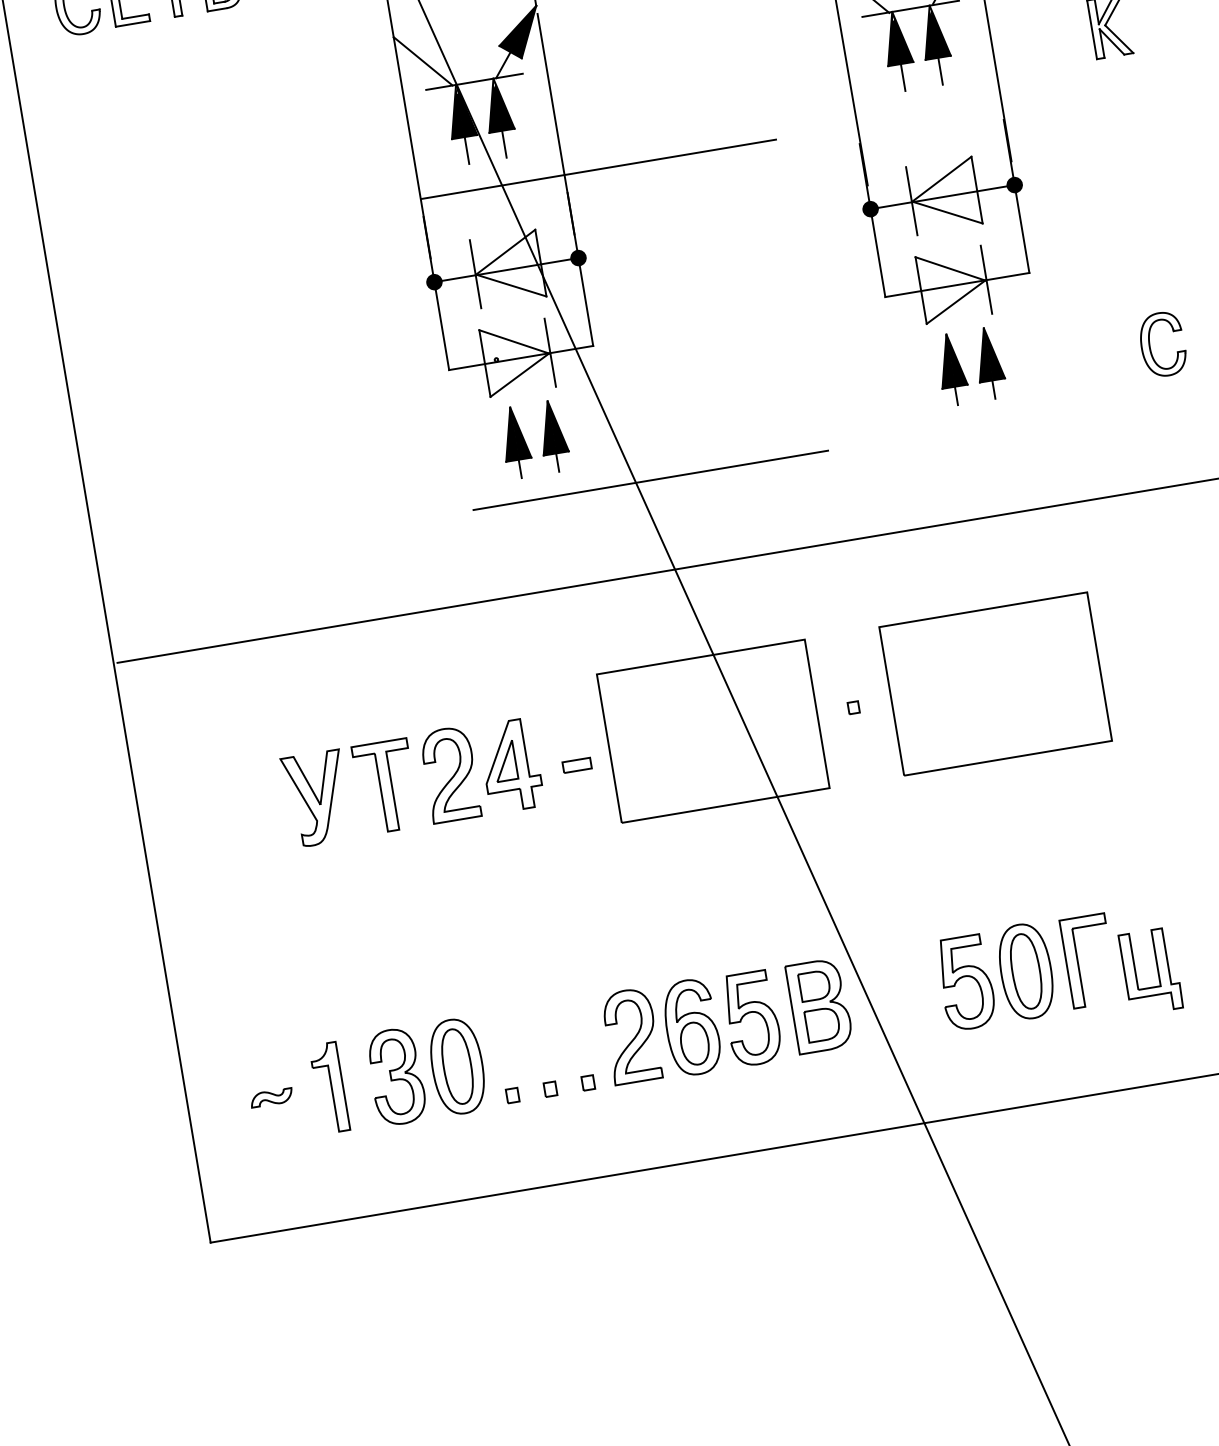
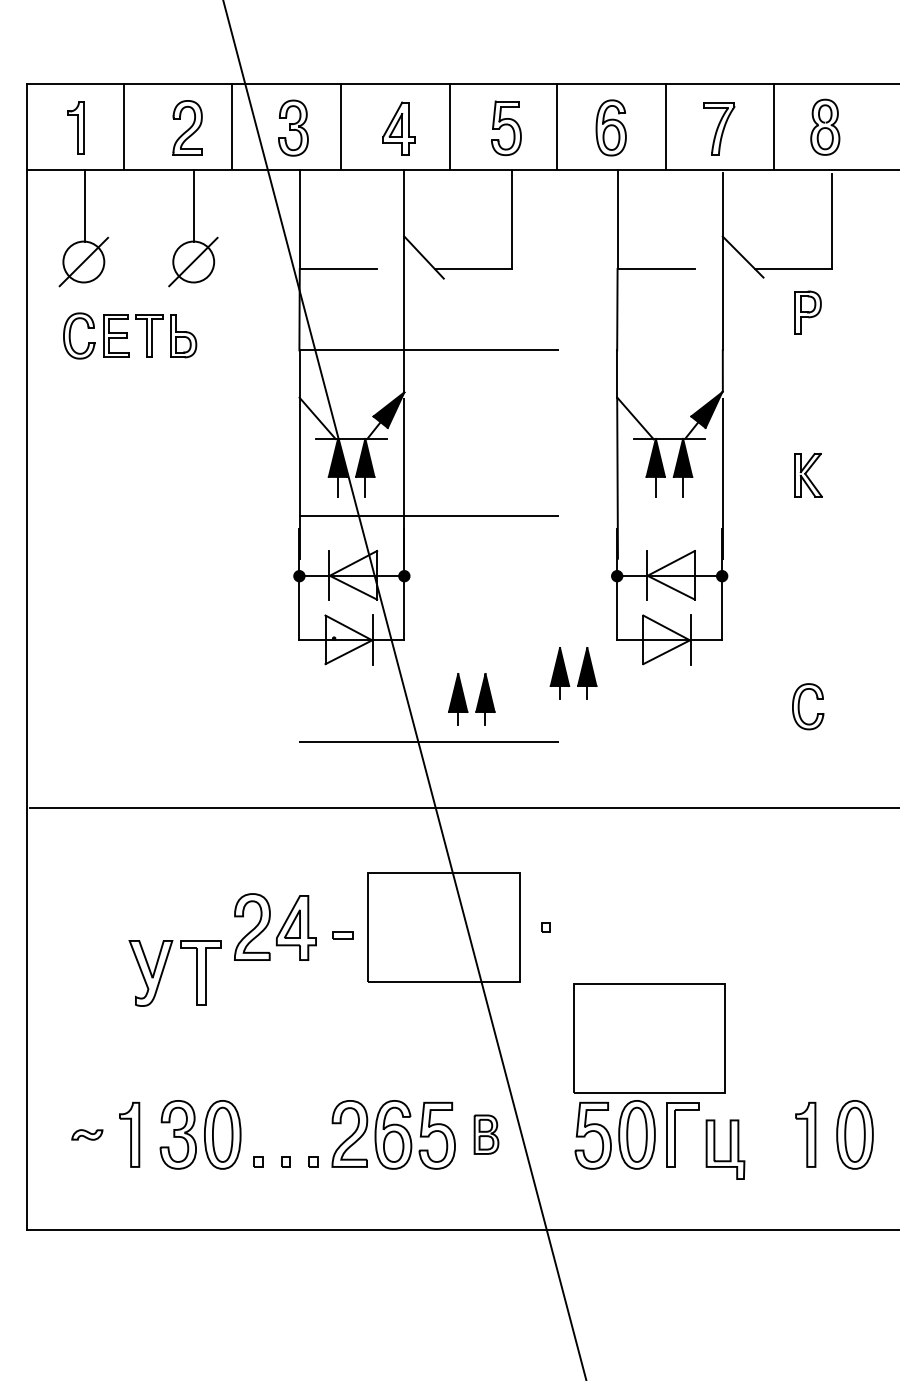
part: (962, 369) -> (567, 674), moved
part: (534, 439) -> (471, 699), moved
part: (995, 683) -> (649, 1038), moved
part: (334, 790) -> (164, 969), moved
part: (819, 1005) -> (486, 1134), size x0.6

